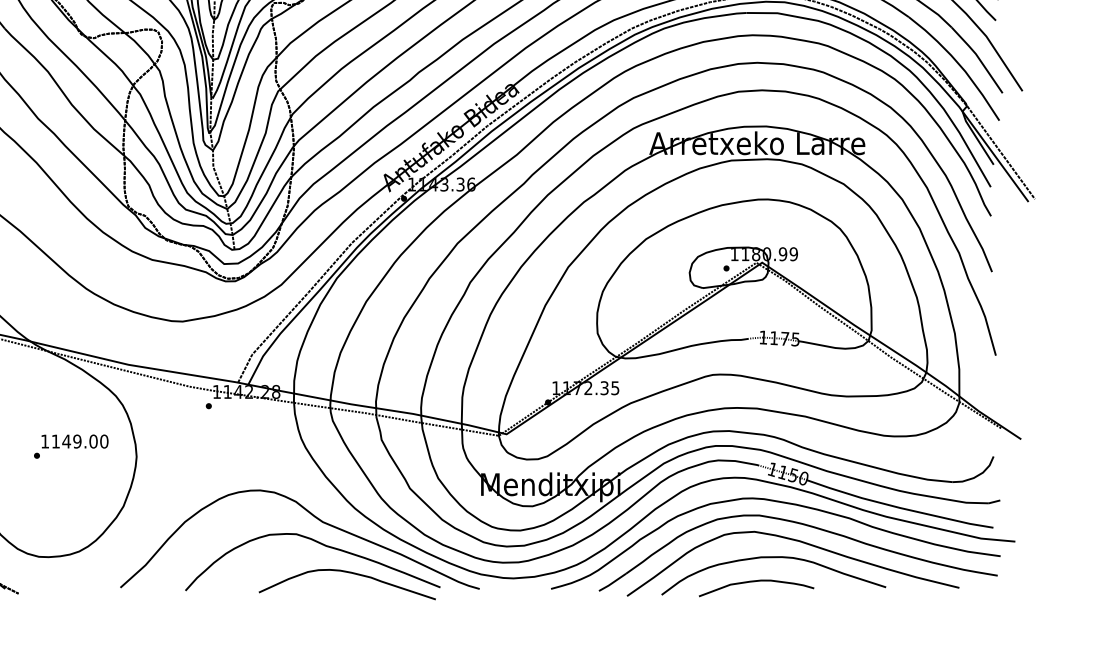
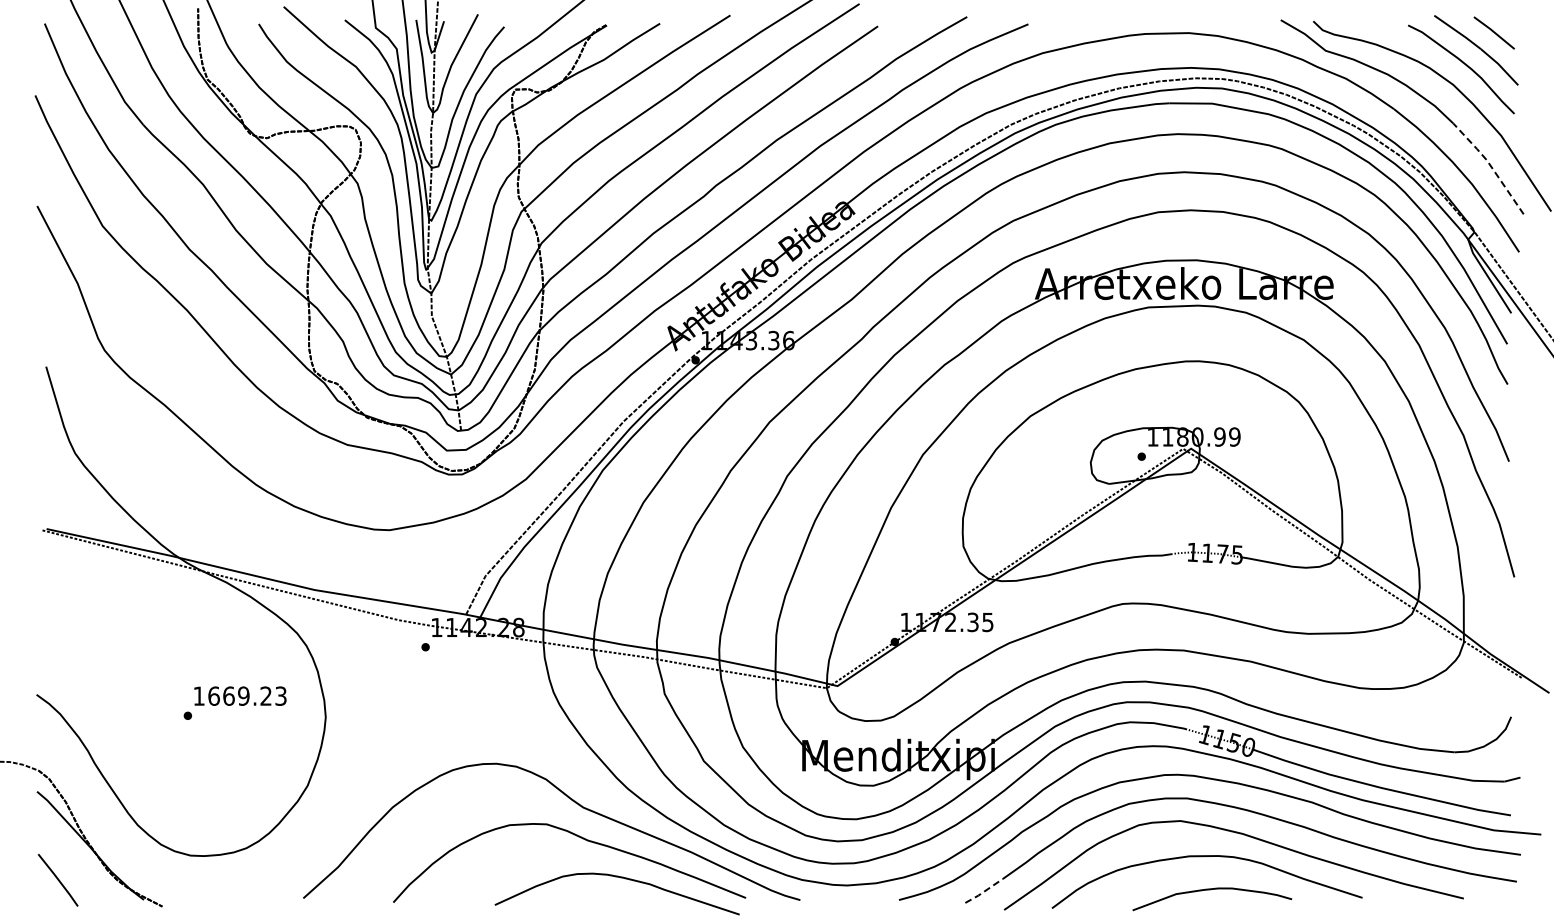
line: (978, 57) -> (1490, 165), solid -> dashed
text: (80, 441) -> (247, 695), 1149.00 -> 1669.23
line: (612, 582) -> (984, 891), solid -> dashed
curve: (755, 582) -> (1211, 890), moved

